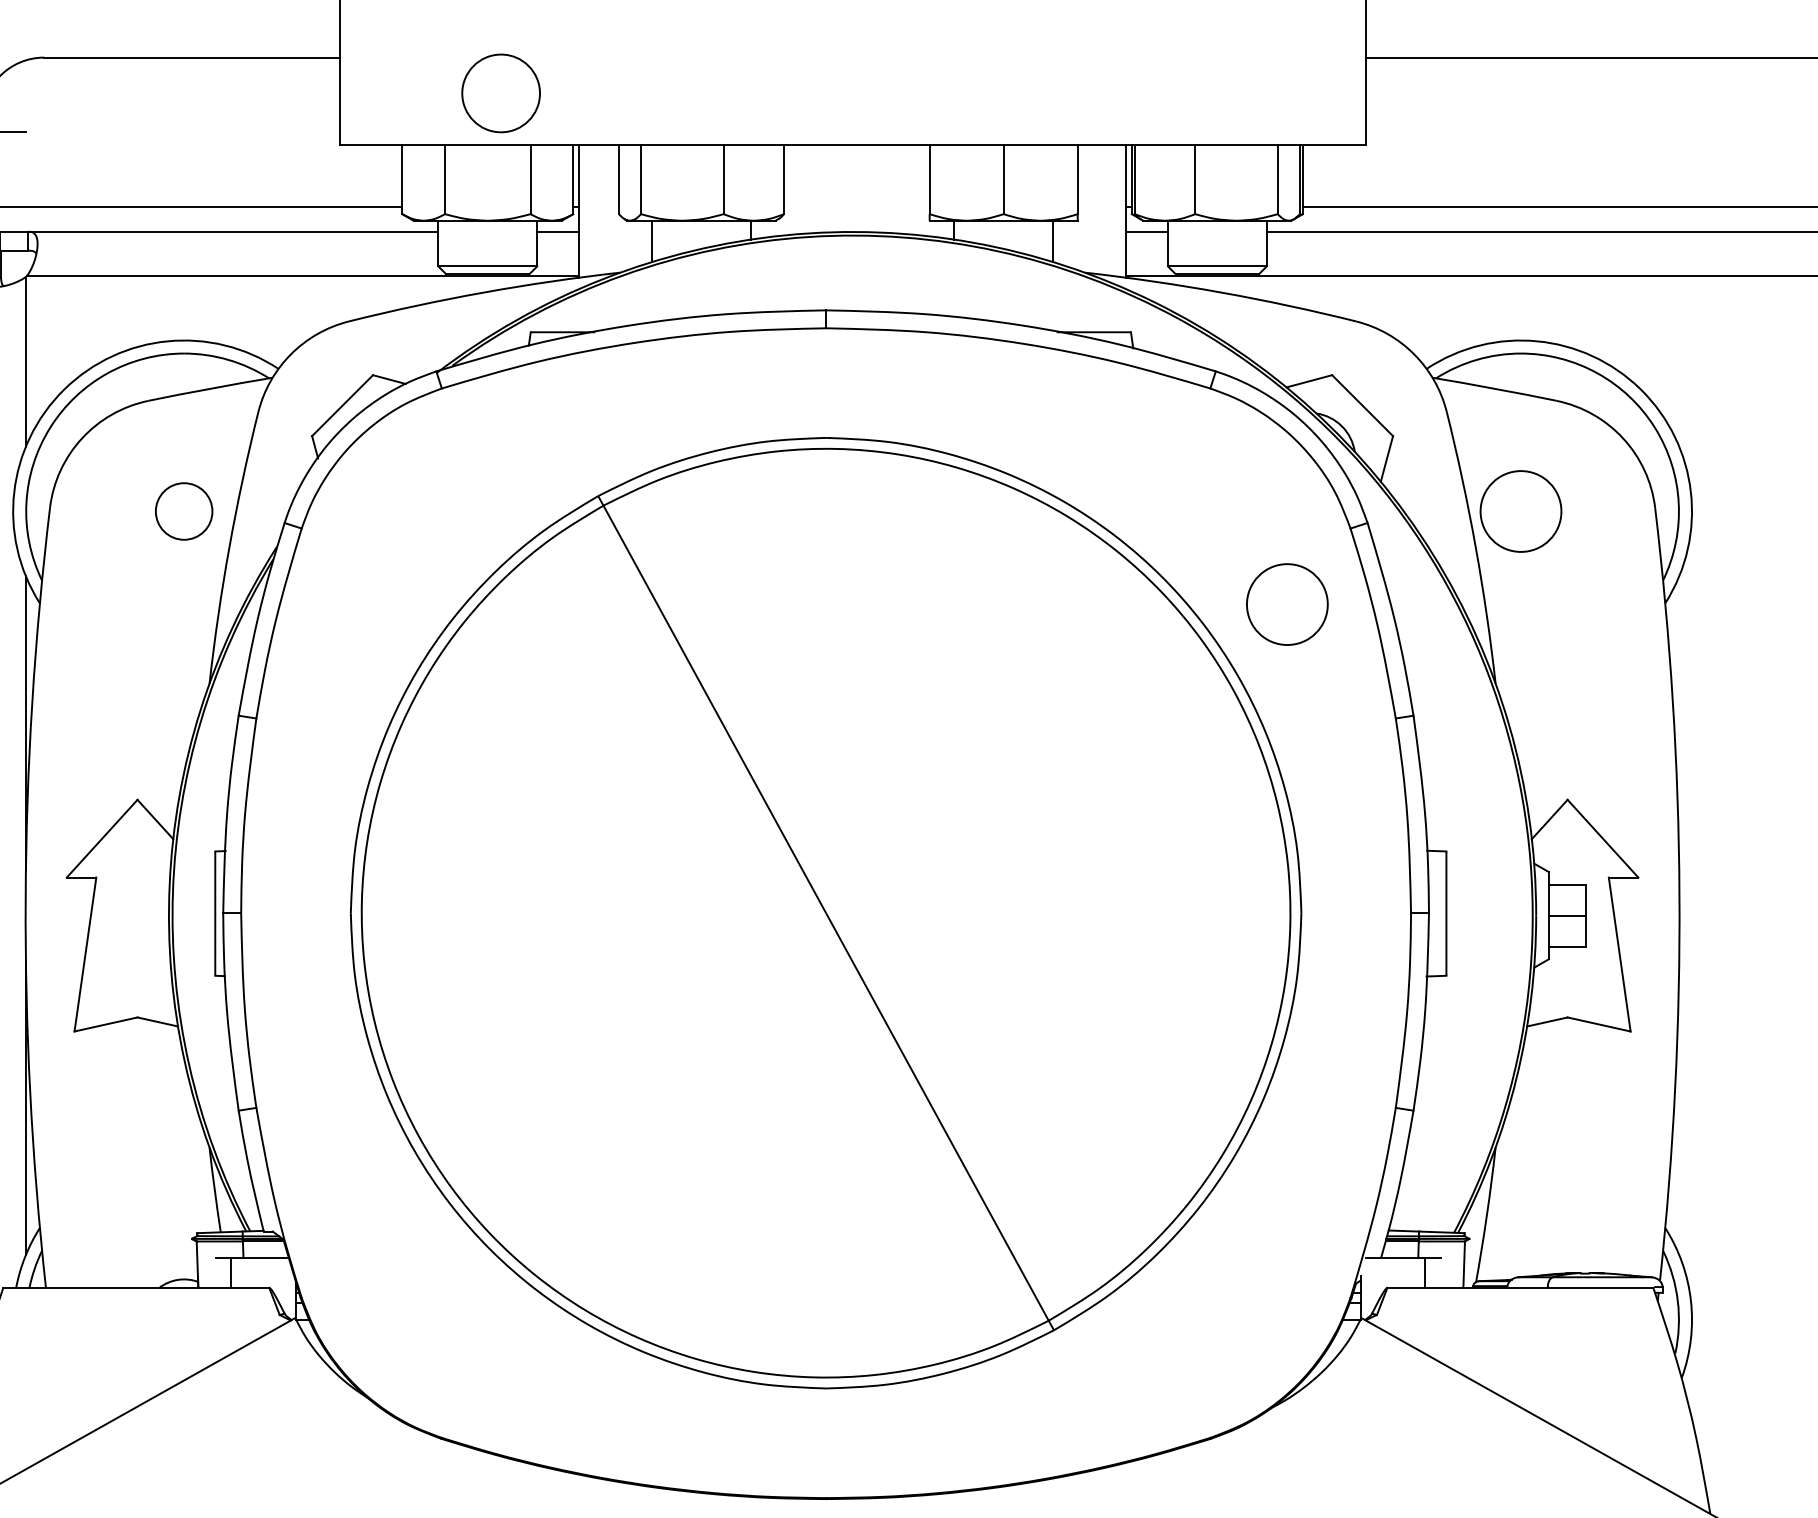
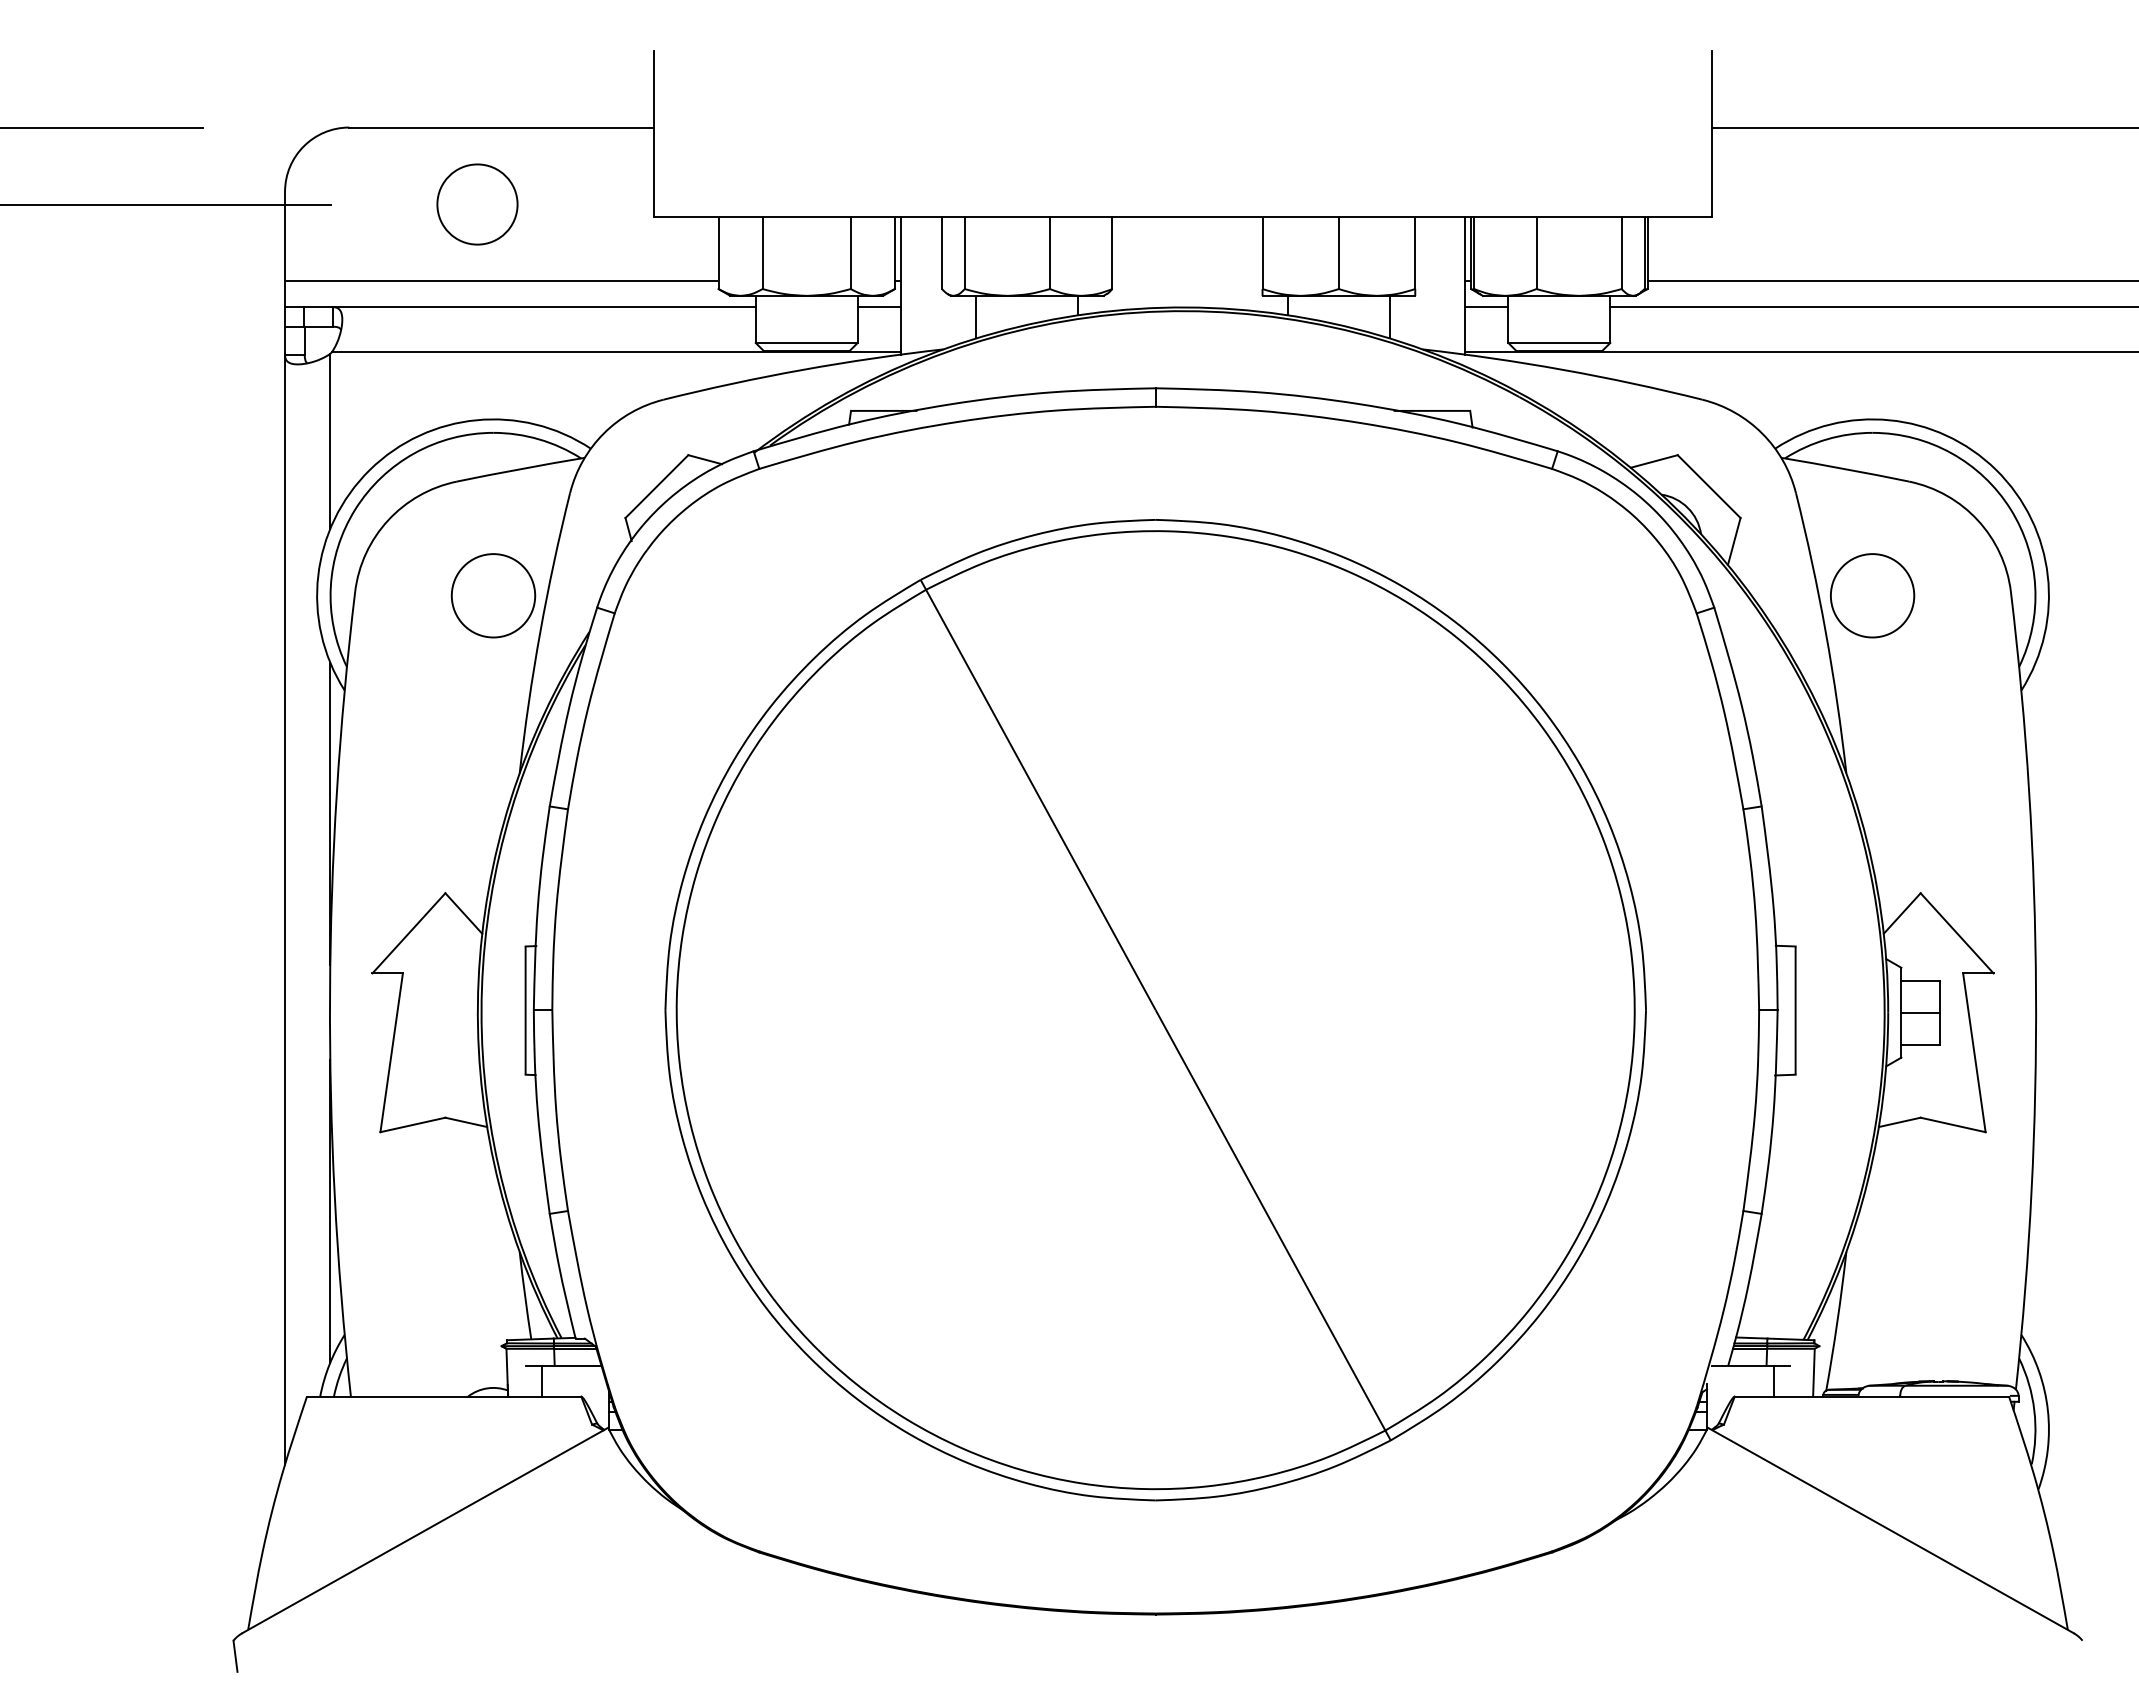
circle: (501, 93) -> (477, 204), moved
circle: (184, 511) -> (493, 595), size x1.43
circle: (1287, 604) -> (1631, 691), removed

